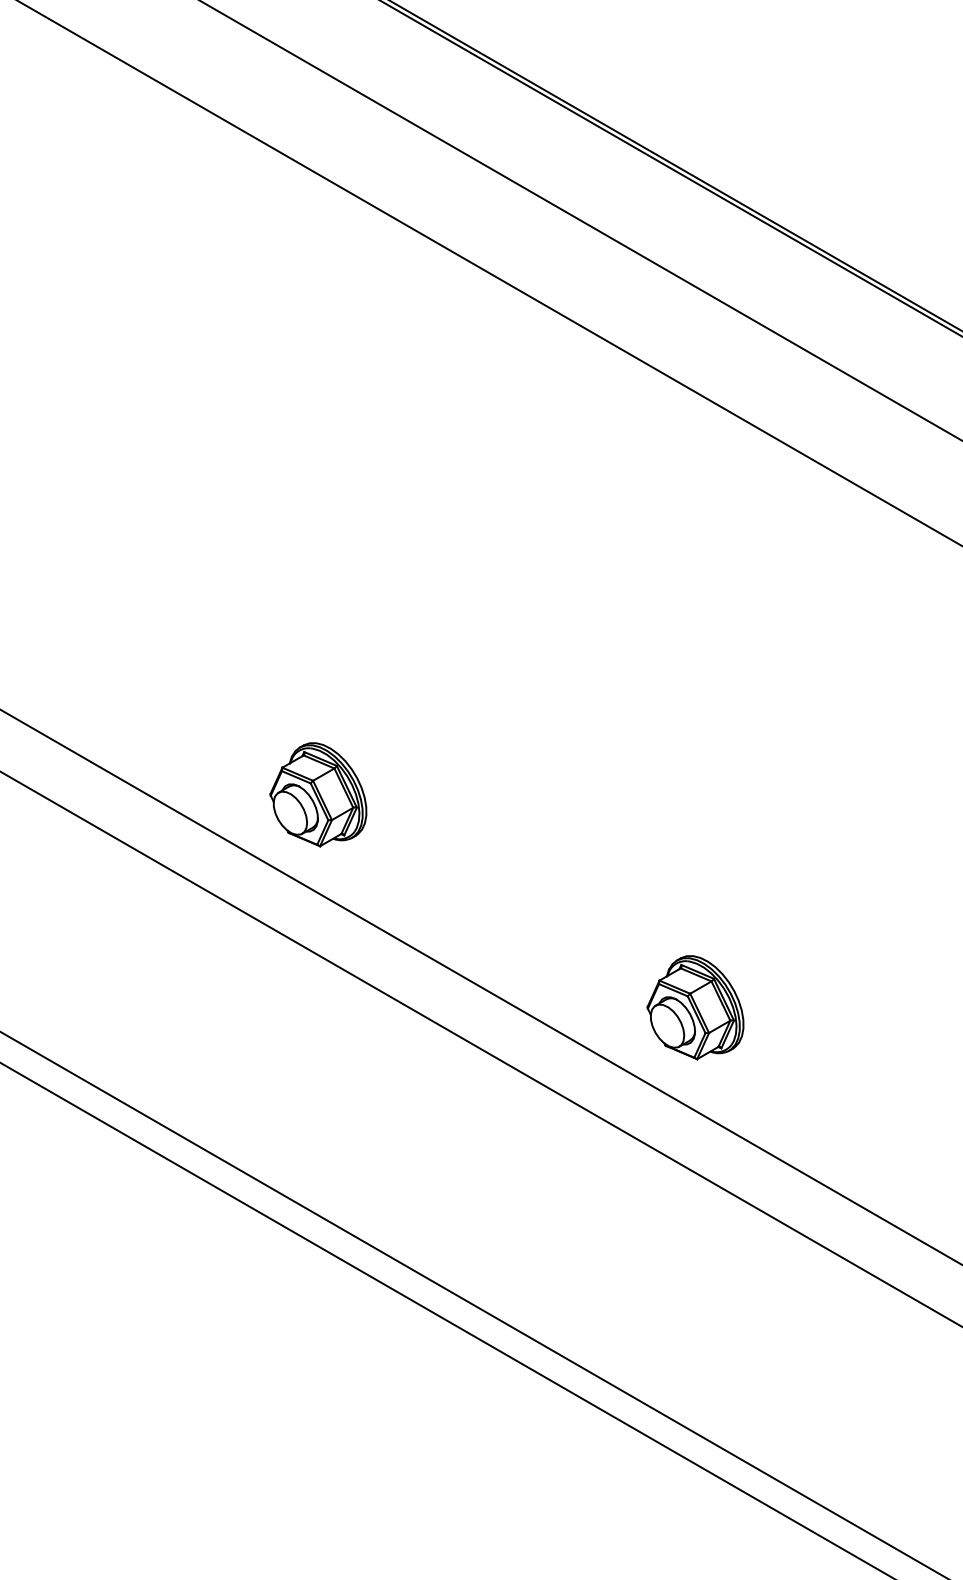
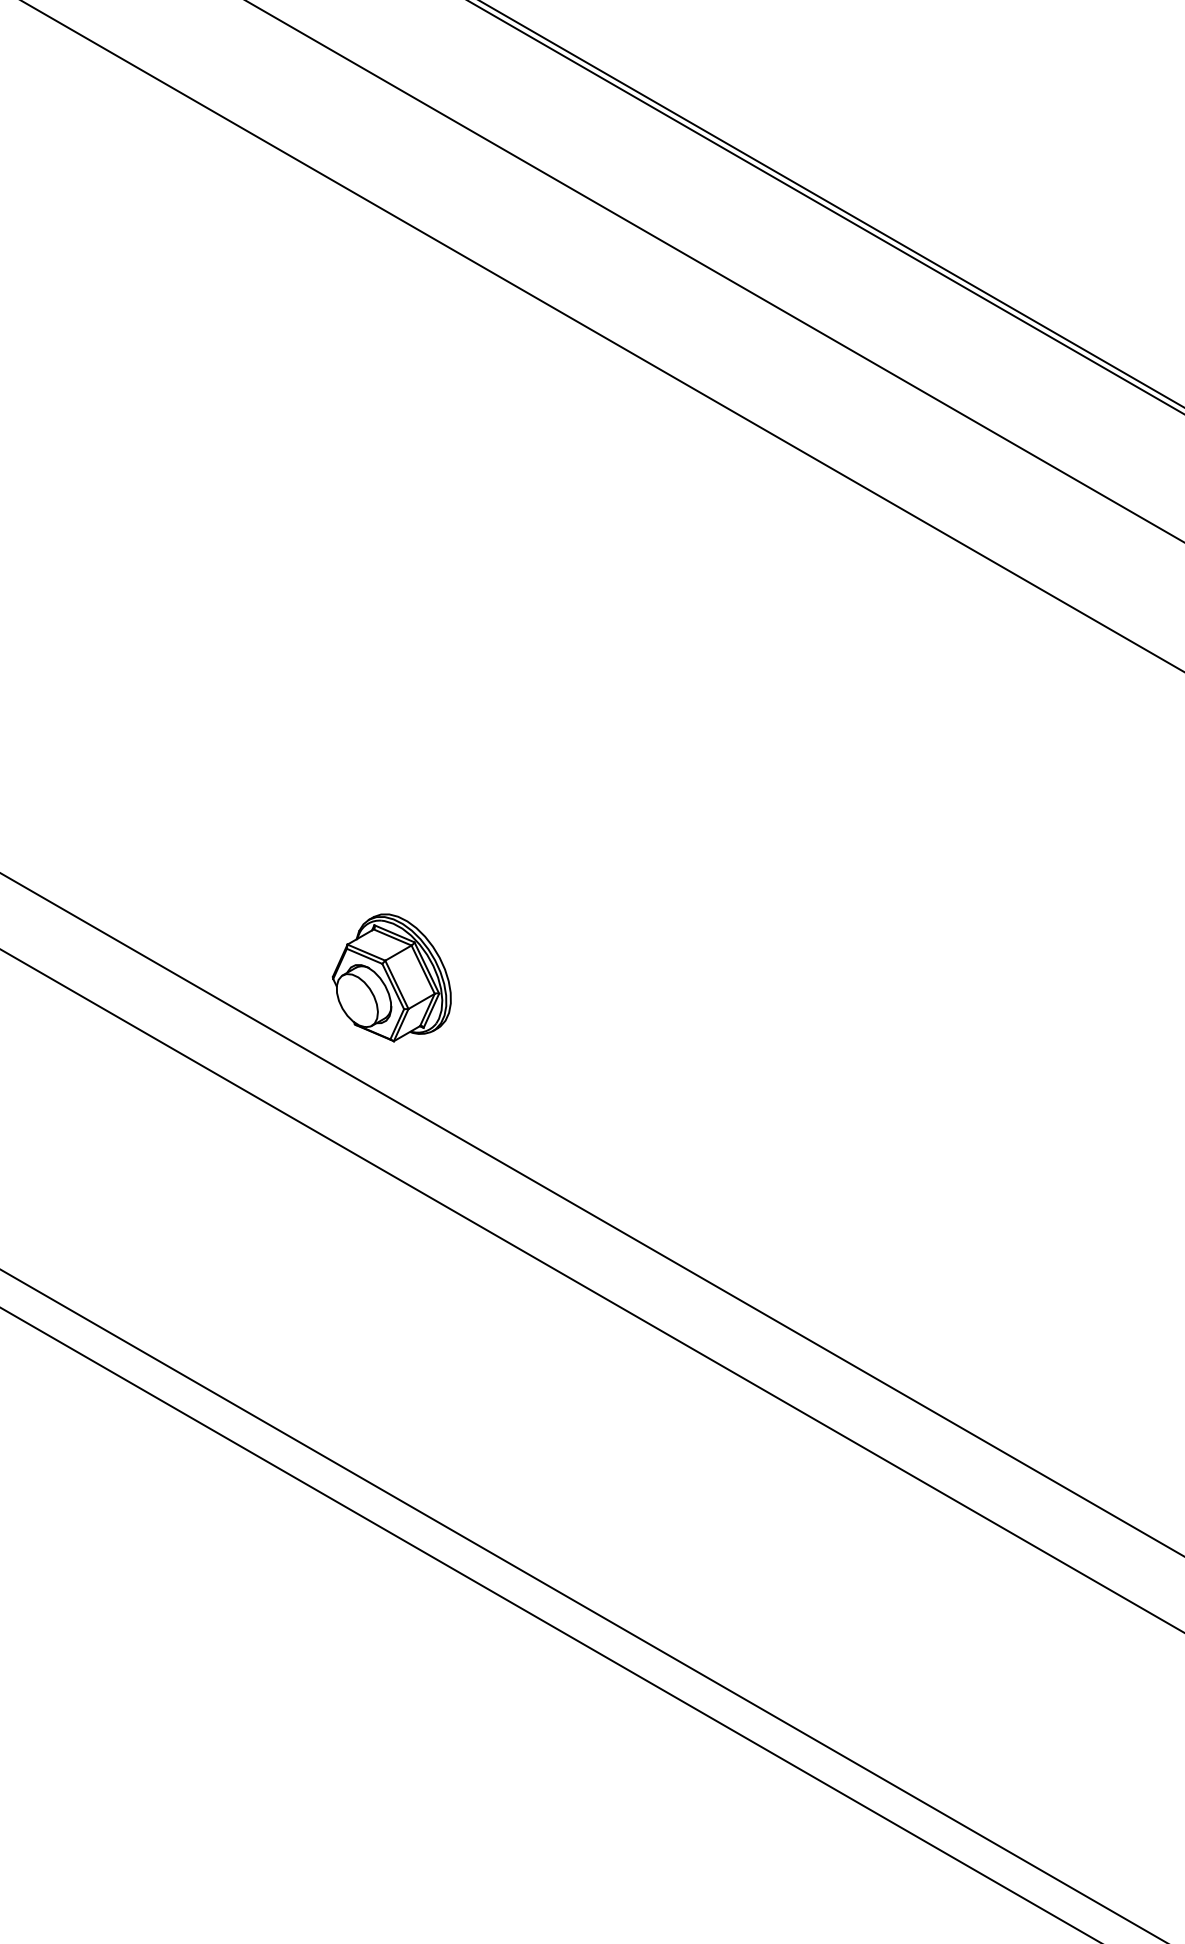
part: (695, 1007) -> (855, 1239), removed

